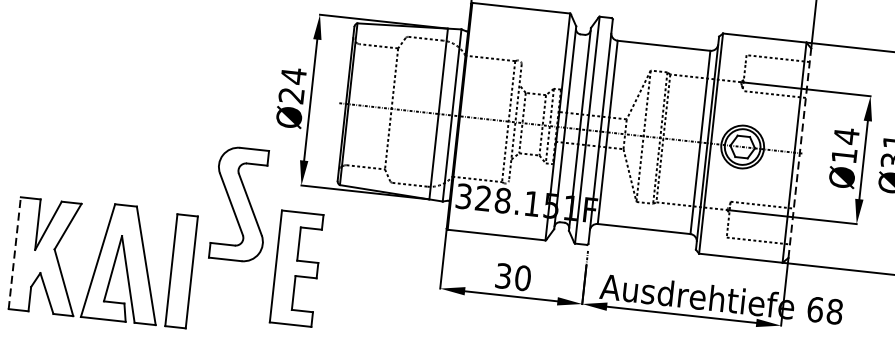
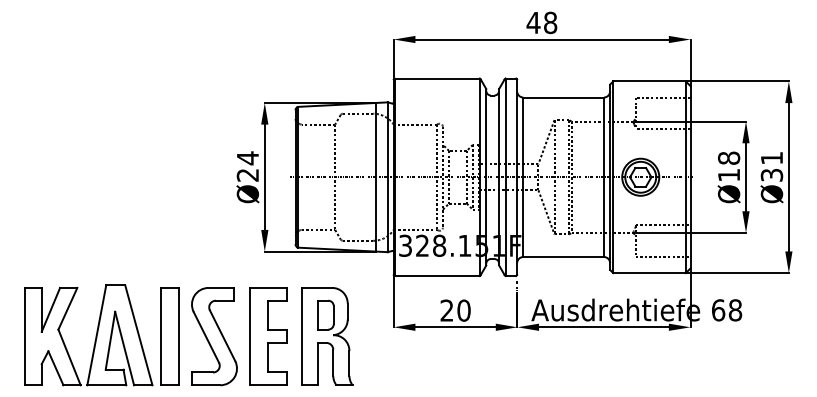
text: (847, 136) -> (729, 158), Ø14 -> Ø18
line: (799, 152) -> (690, 176), dashed -> solid
part: (240, 204) -> (214, 336), moved
line: (14, 253) -> (24, 336), dashed -> solid
part: (296, 268) -> (268, 336), moved
text: (502, 275) -> (446, 310), 30 -> 20
part: (362, 290) -> (327, 336), added

